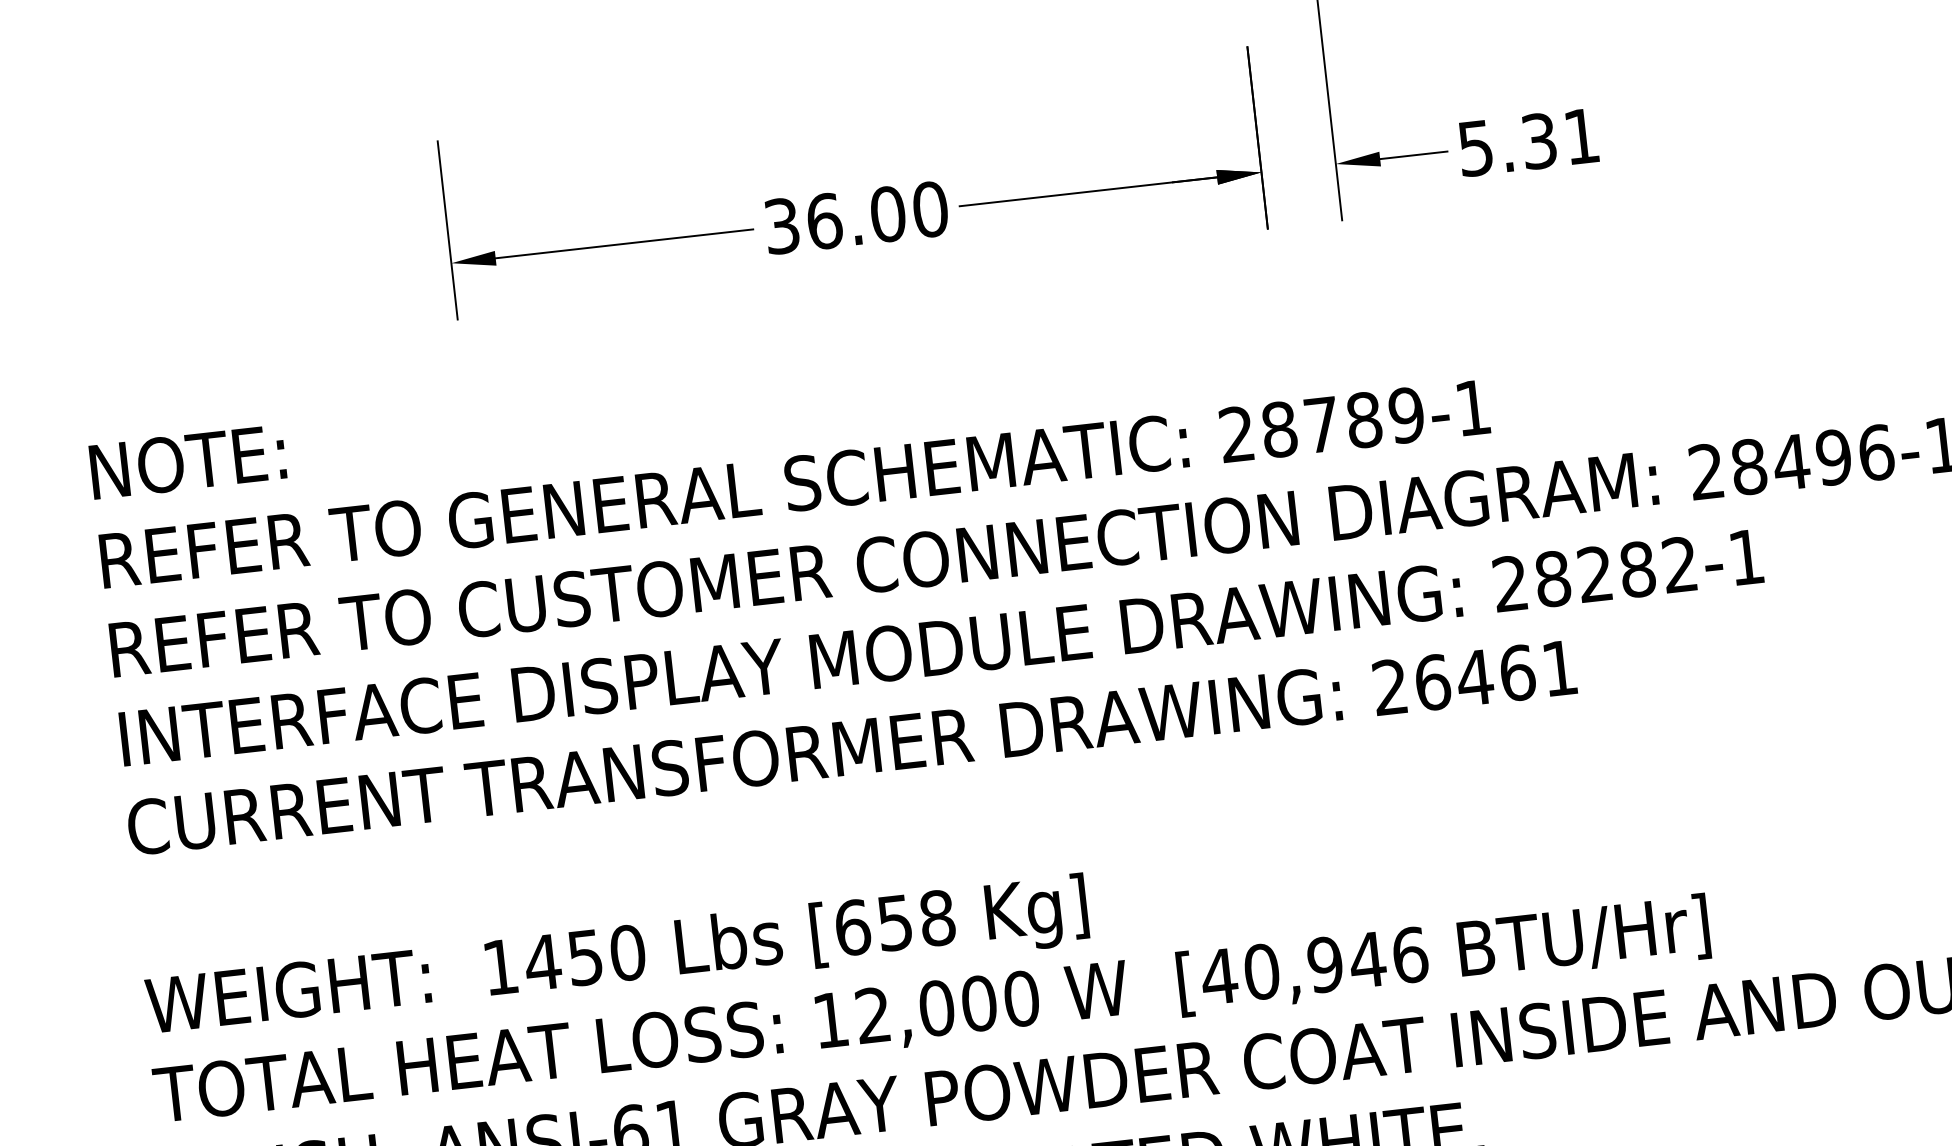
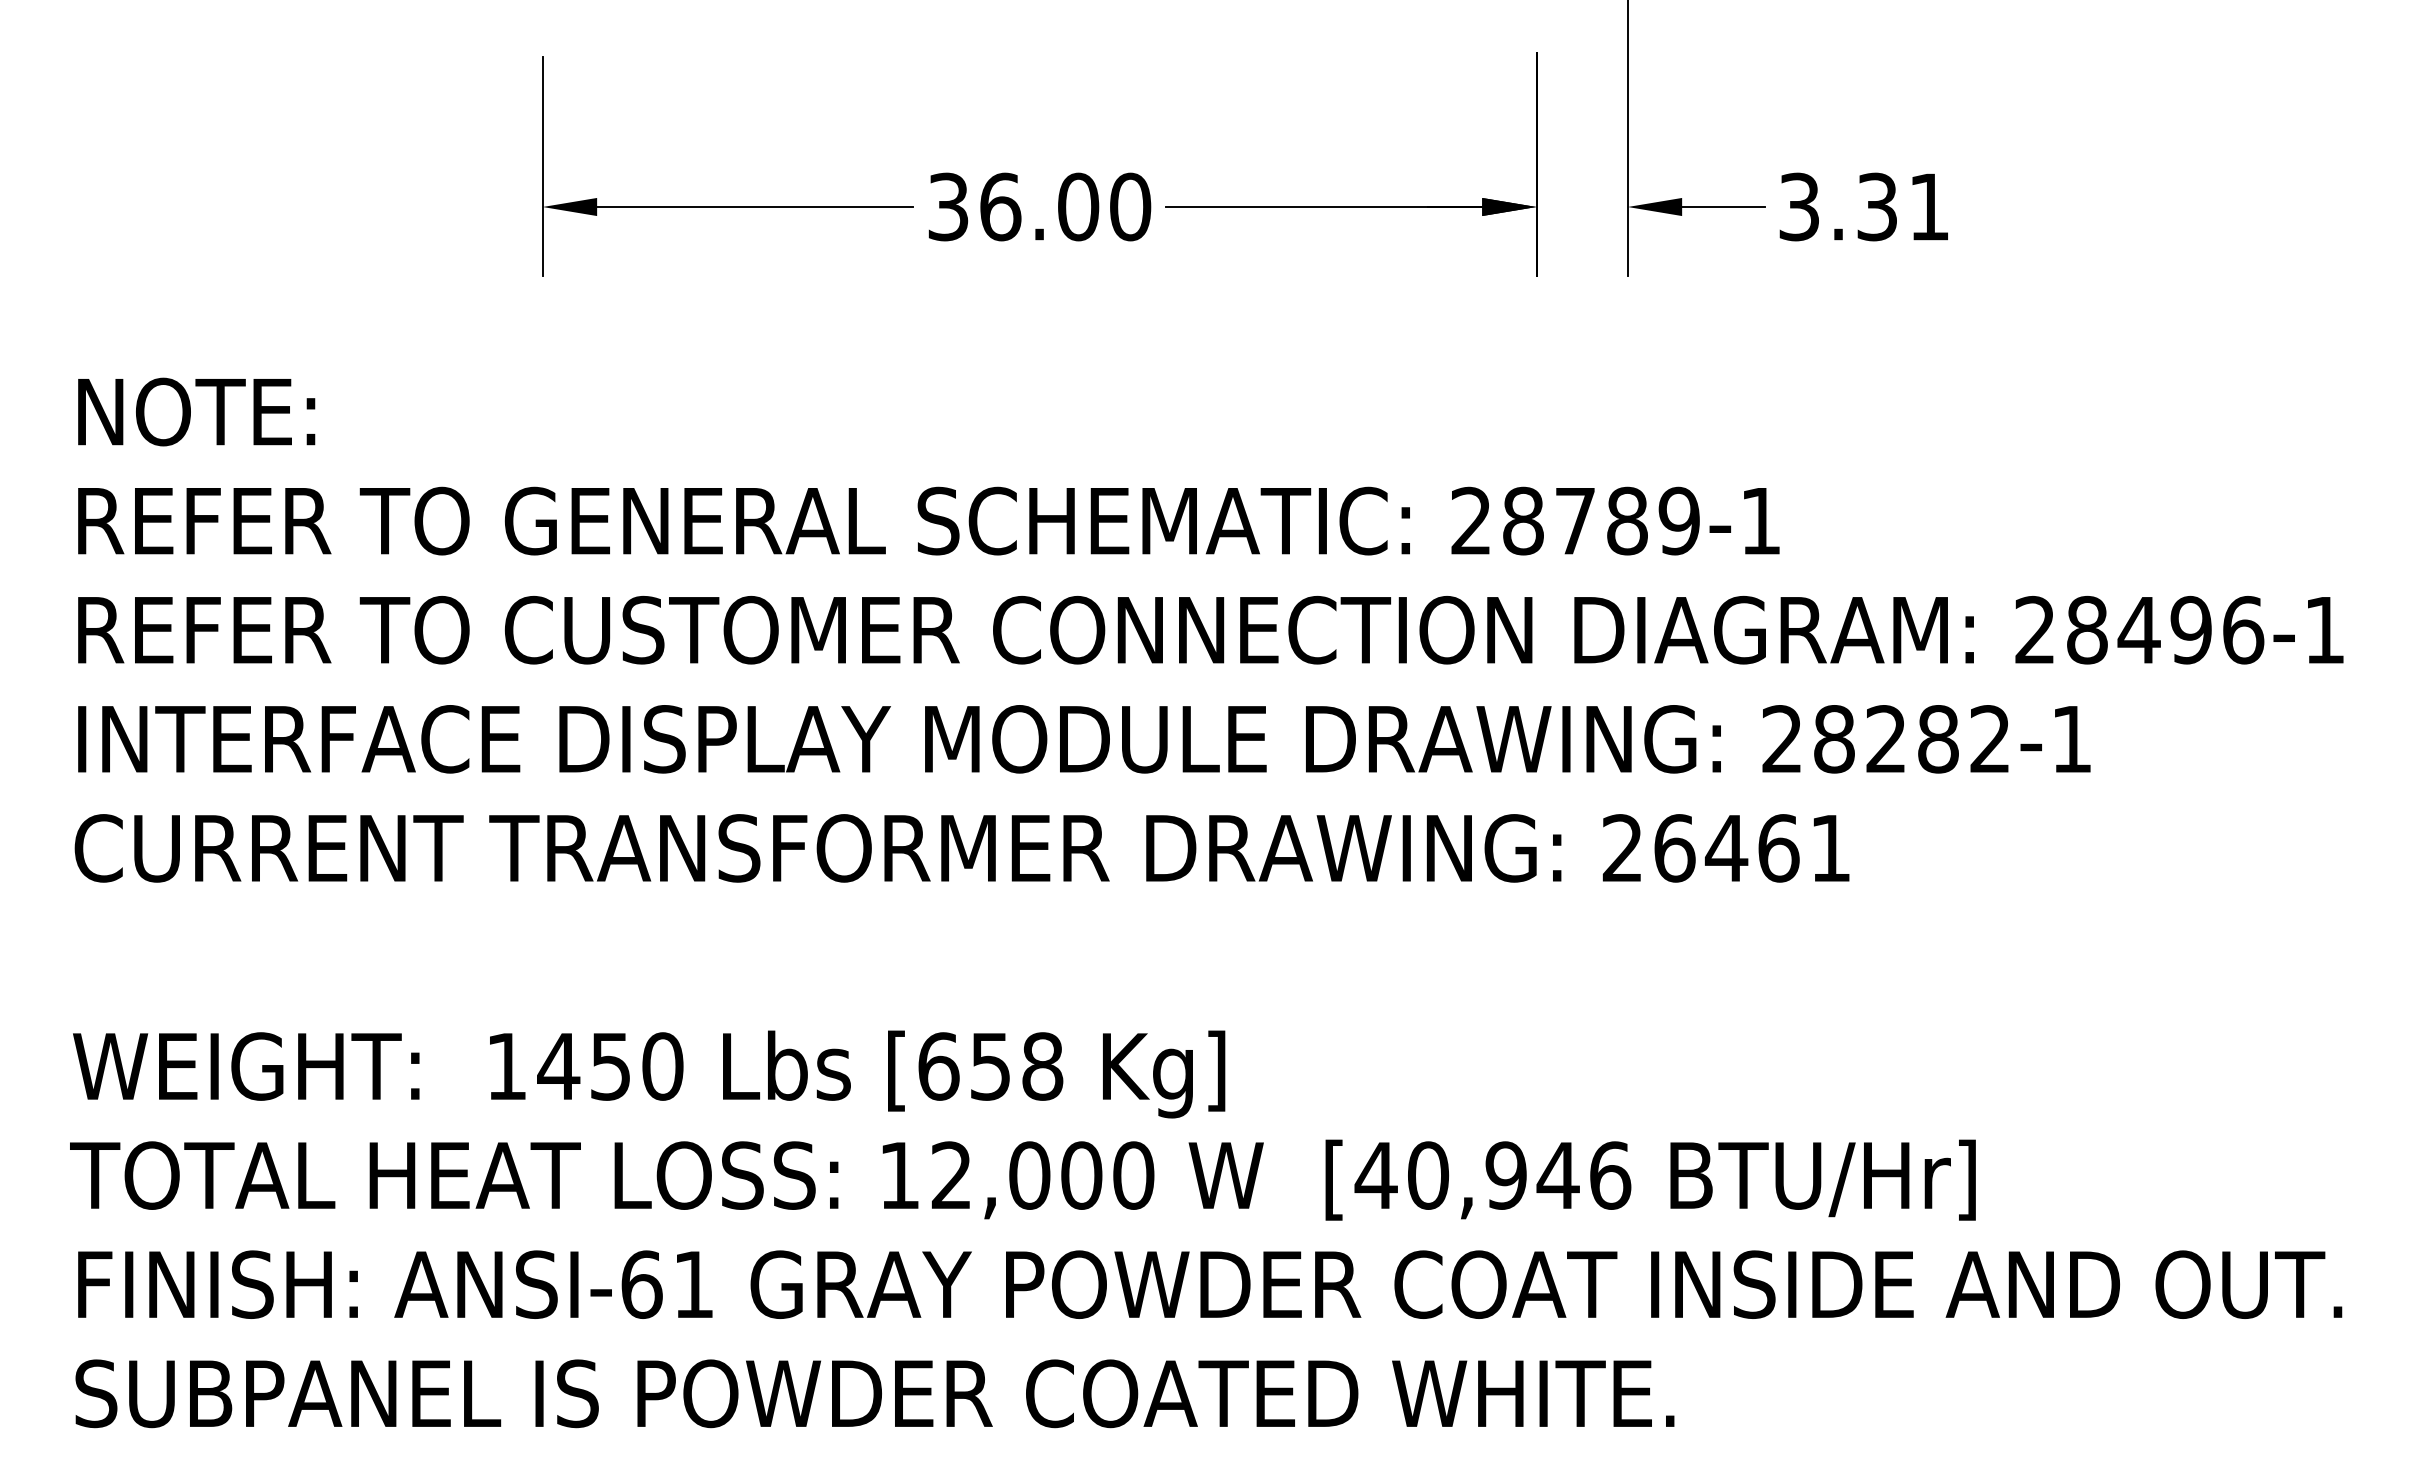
text: (1475, 147) -> (1799, 206), 5.31 -> 3.31

